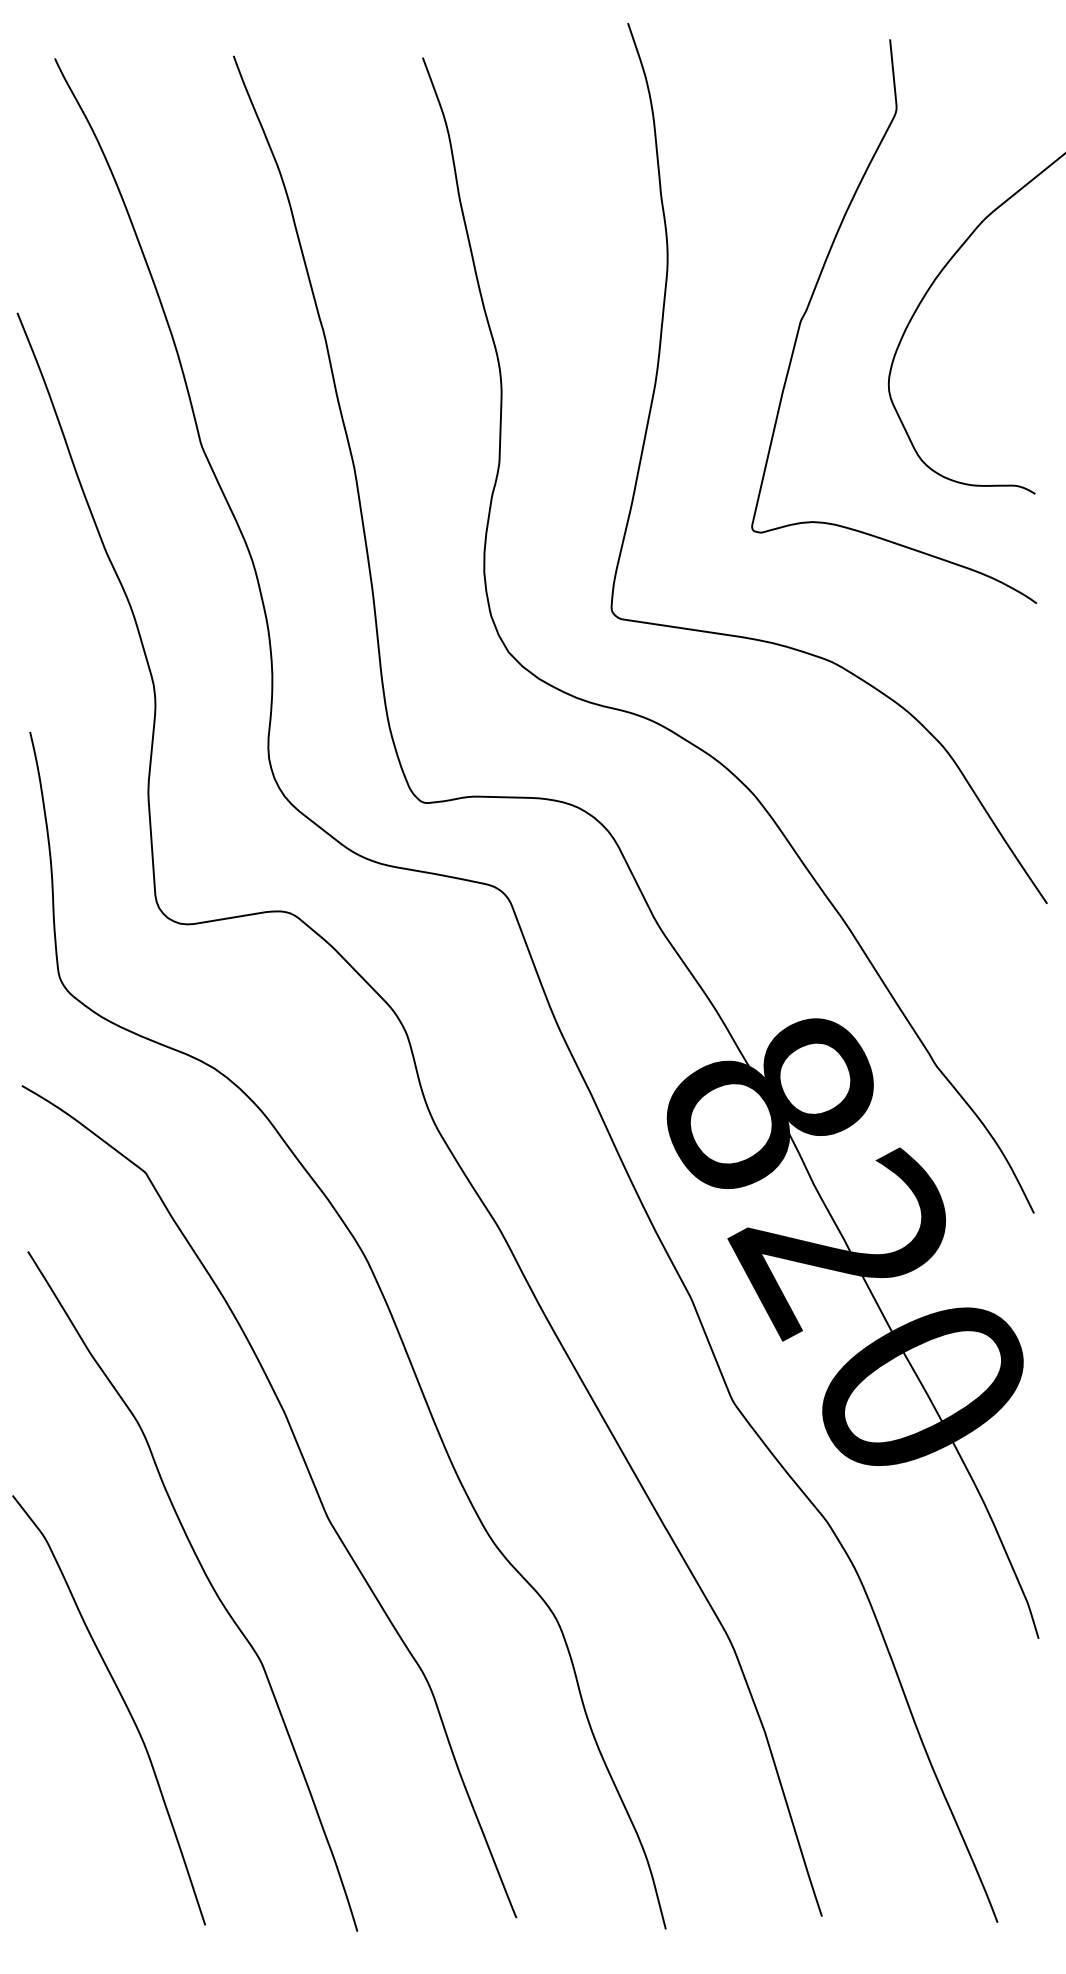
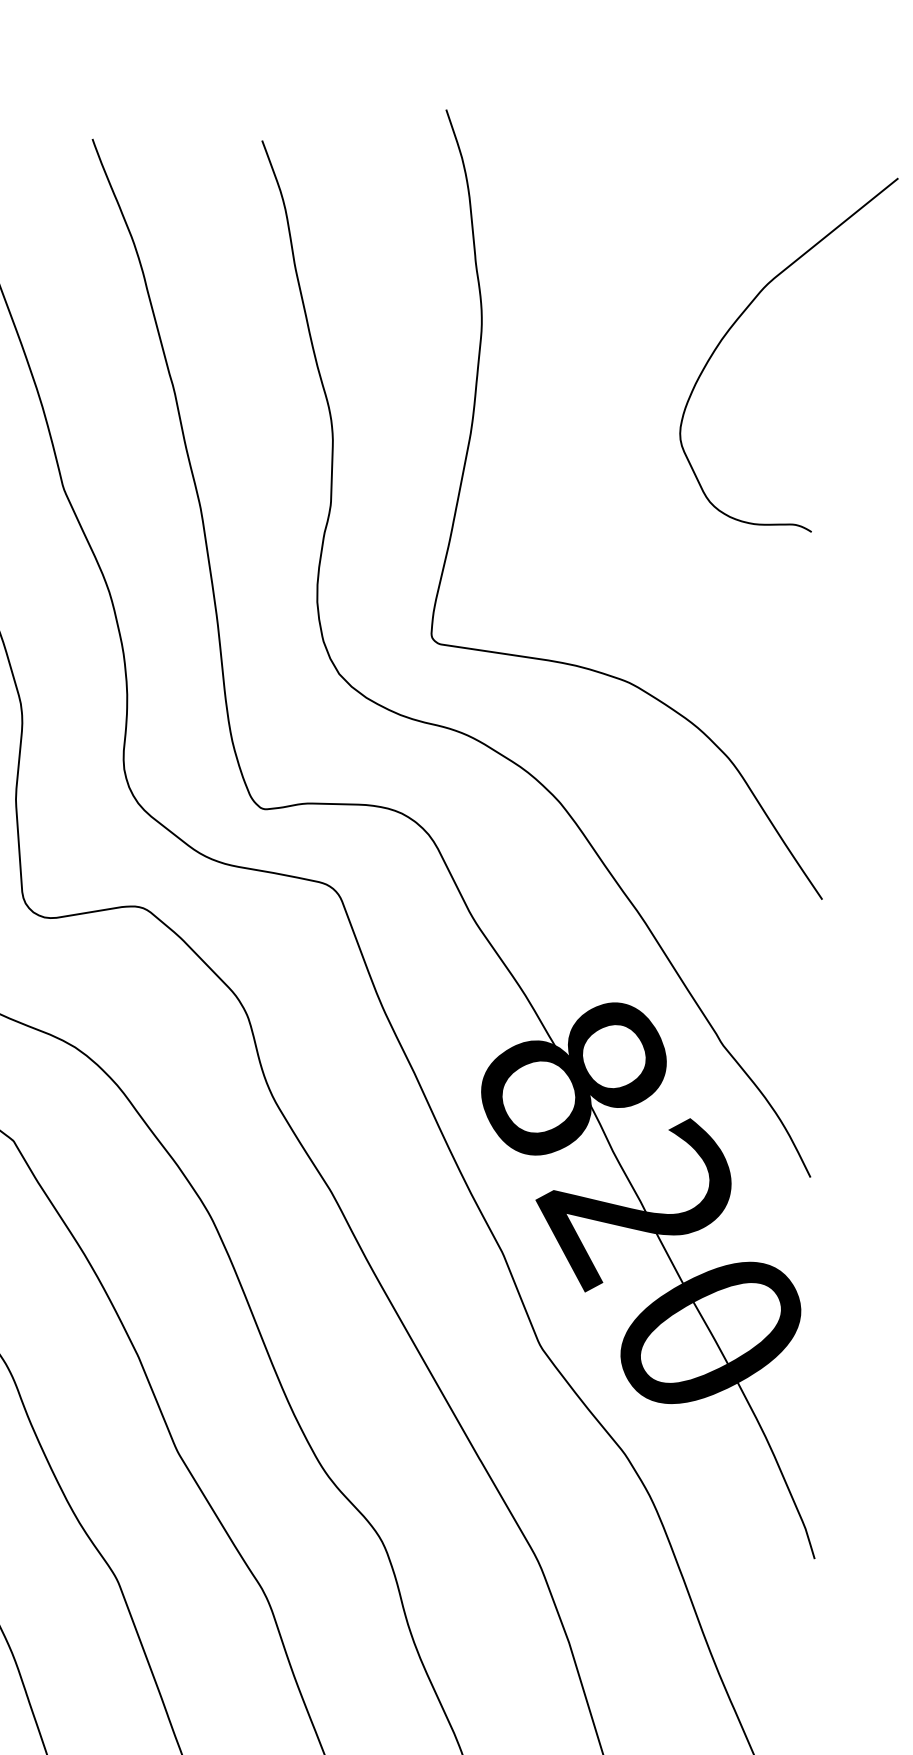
curve: (815, 290) -> (614, 349), removed

